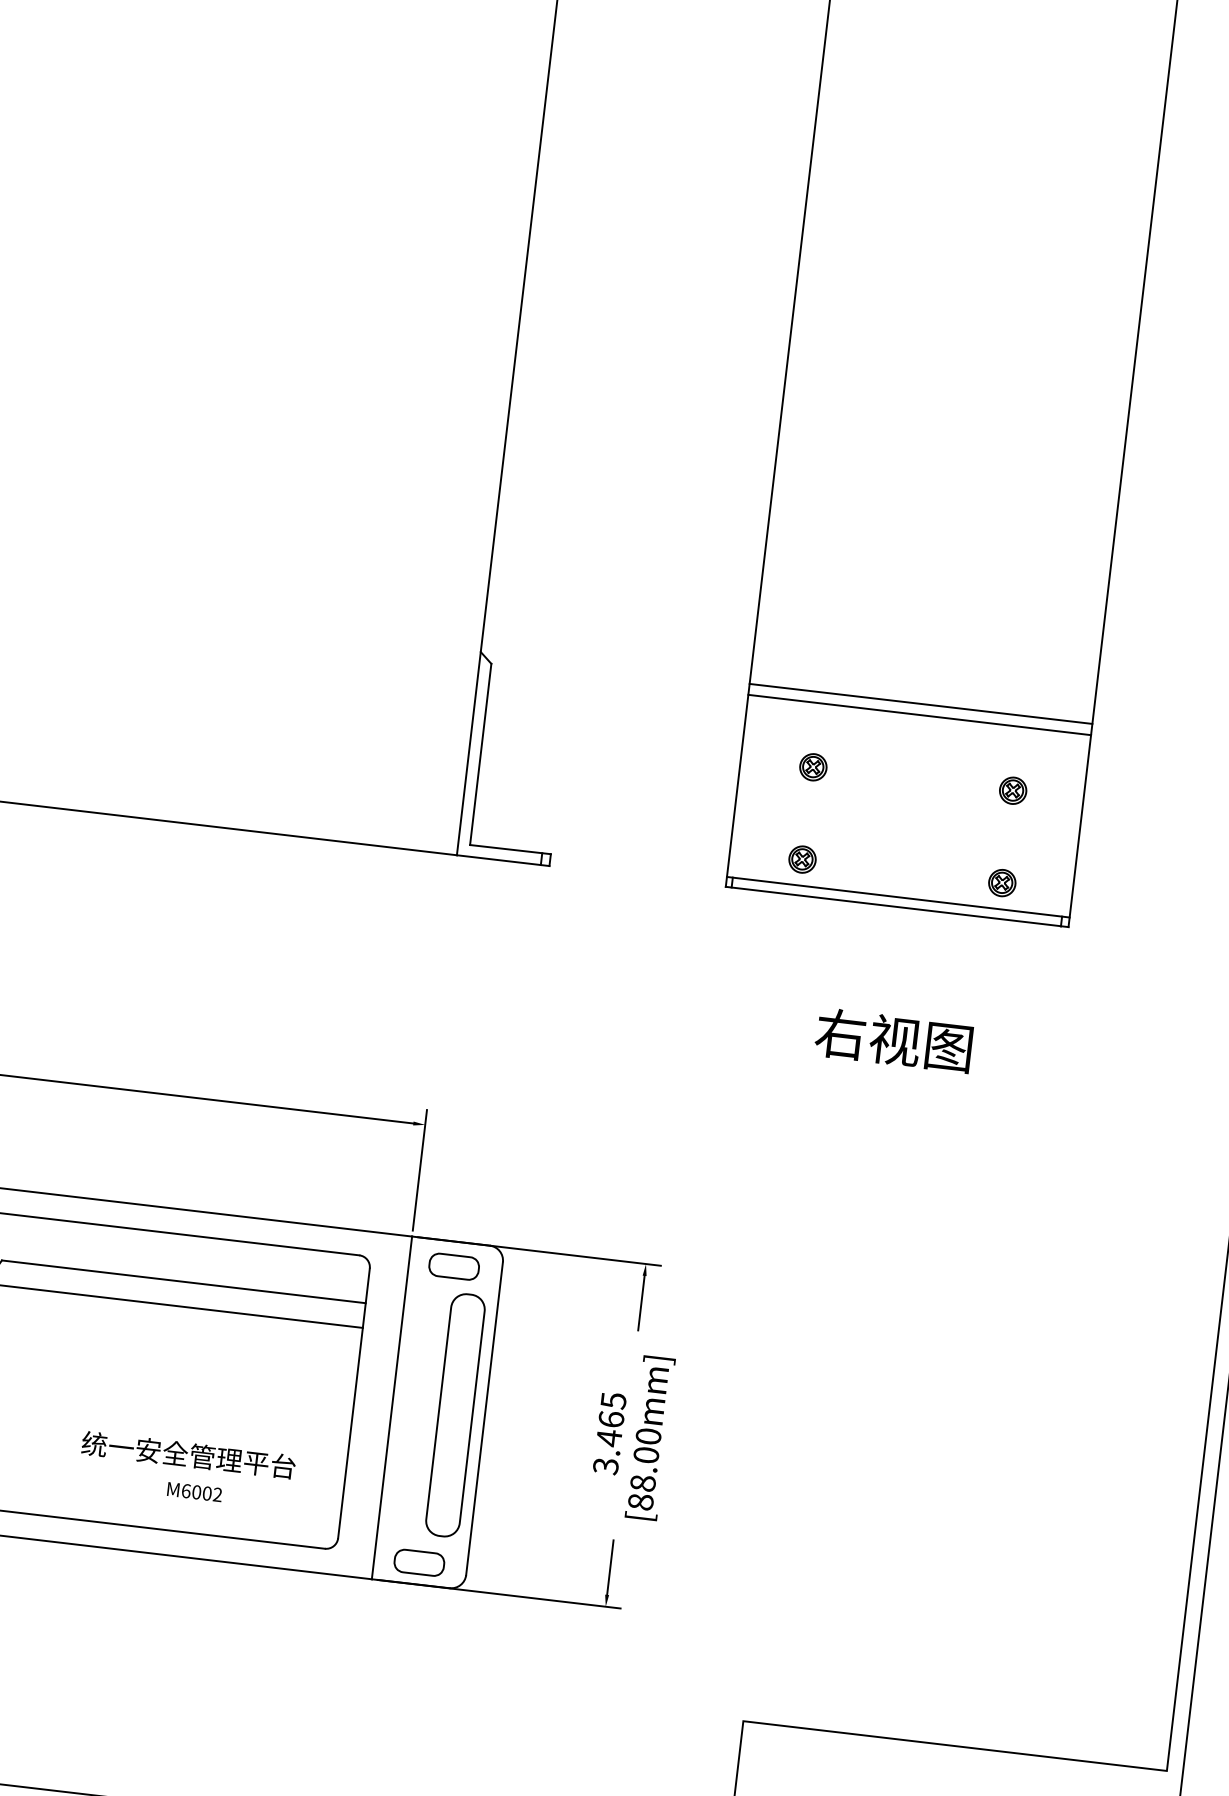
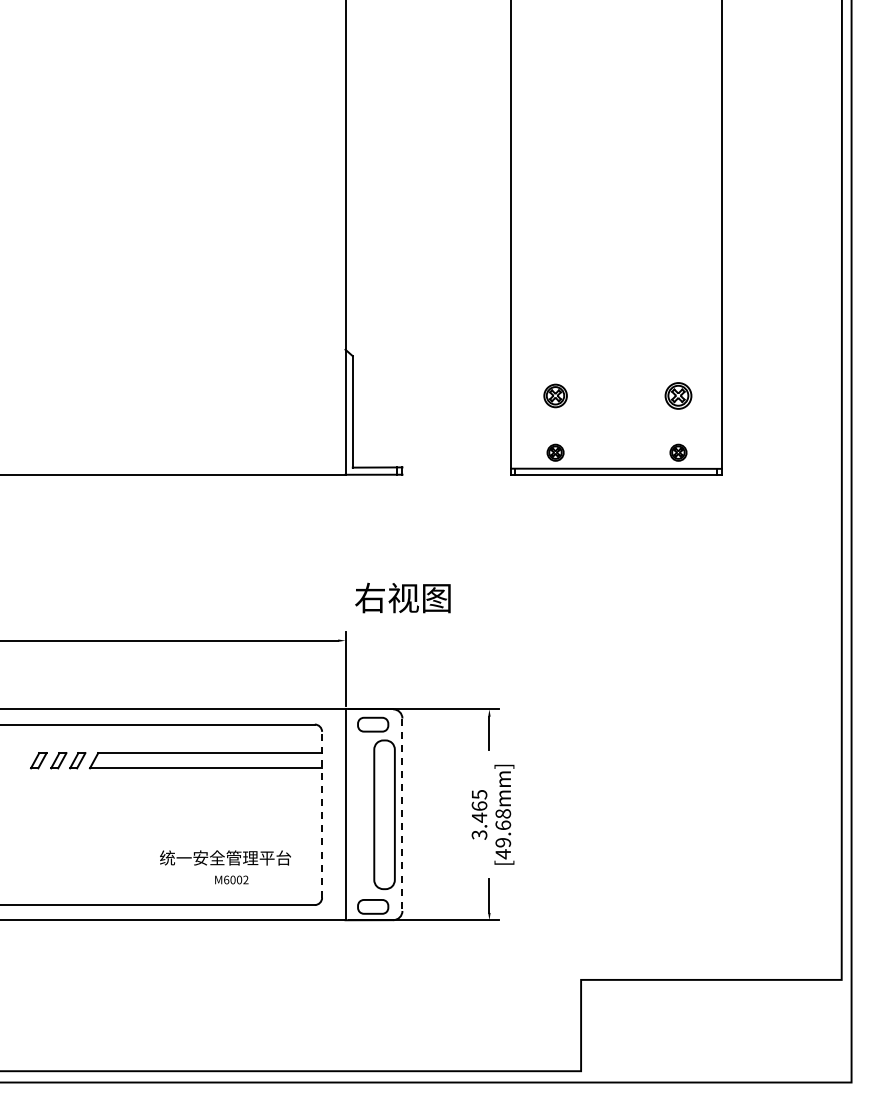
line: (919, 703) -> (615, 349), removed
line: (918, 714) -> (615, 356), removed
part: (813, 766) -> (555, 395), size x1.4
part: (1013, 789) -> (678, 395), size x1.6
text: (893, 1039) -> (402, 597), moved
line: (354, 1402) -> (322, 814), solid -> dashed
line: (484, 1419) -> (402, 815), solid -> dashed
text: (645, 1470) -> (503, 834), [88.00mm] -> [49.68mm]

